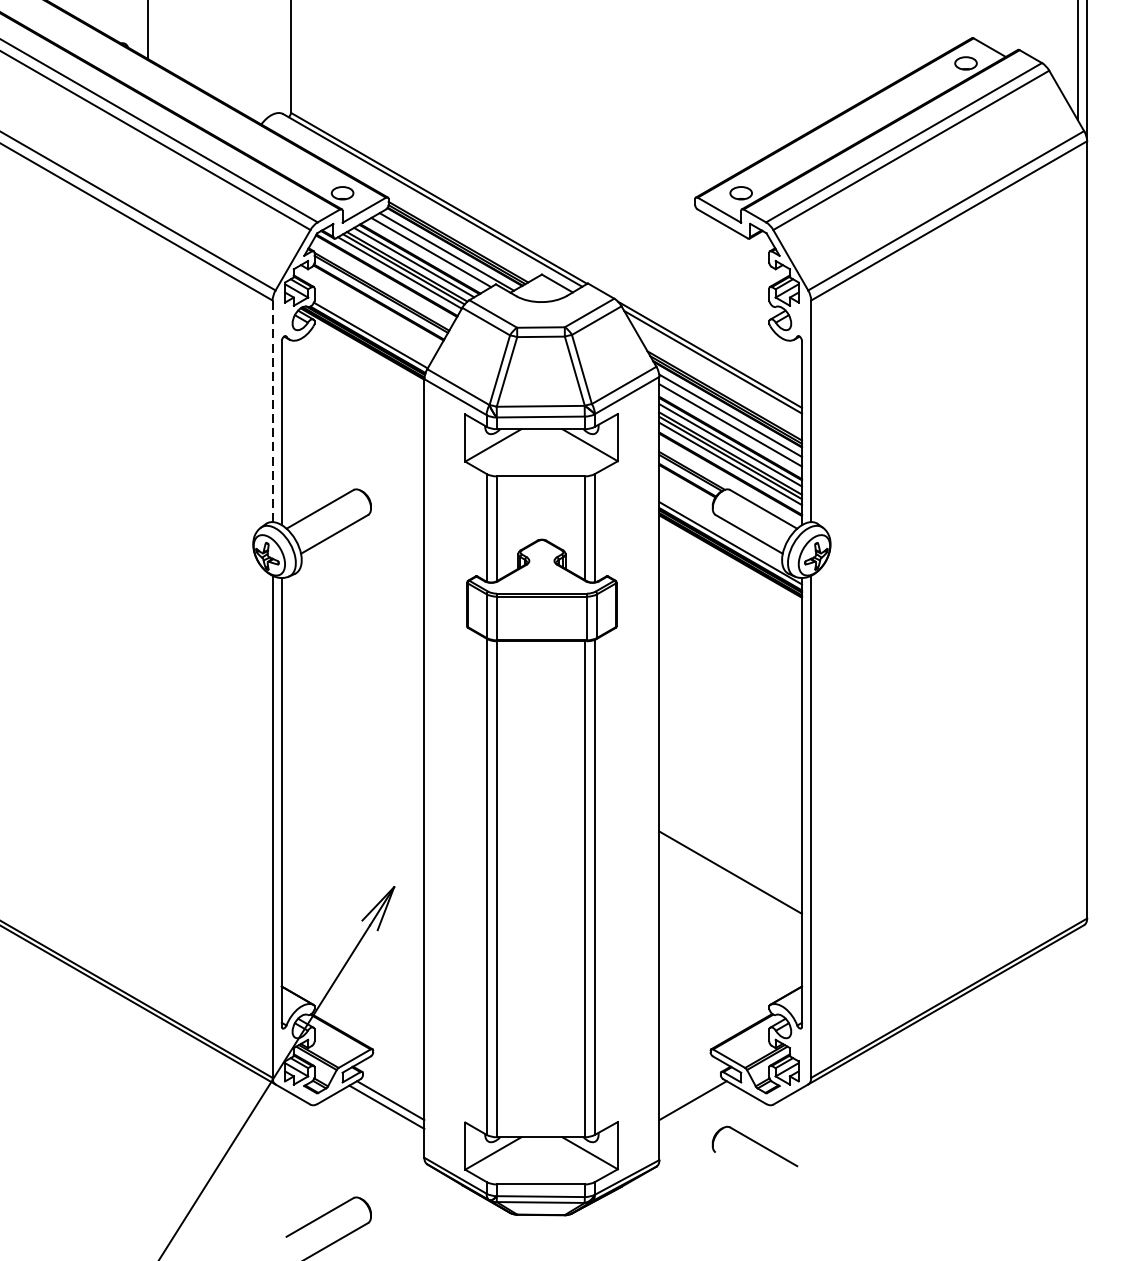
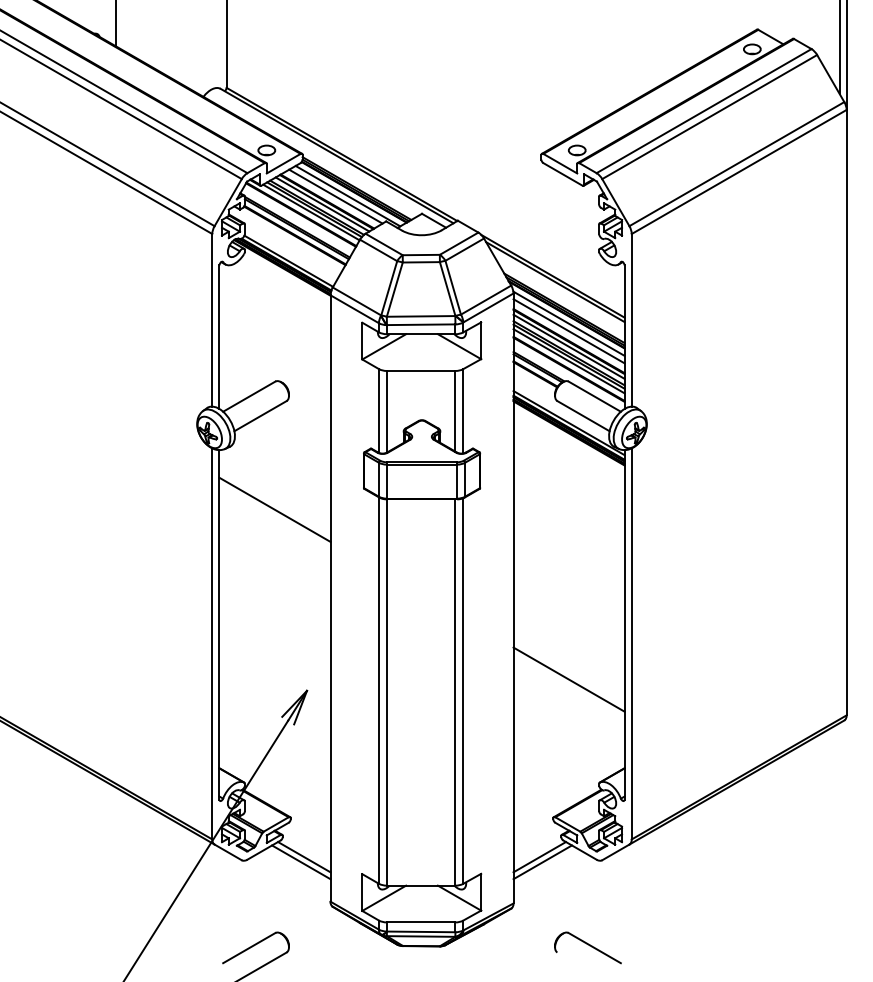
line: (272, 410) -> (212, 319), dashed -> solid
line: (352, 654) -> (274, 509), added
line: (696, 1107) -> (542, 862), added
part: (754, 1146) -> (587, 947), moved

